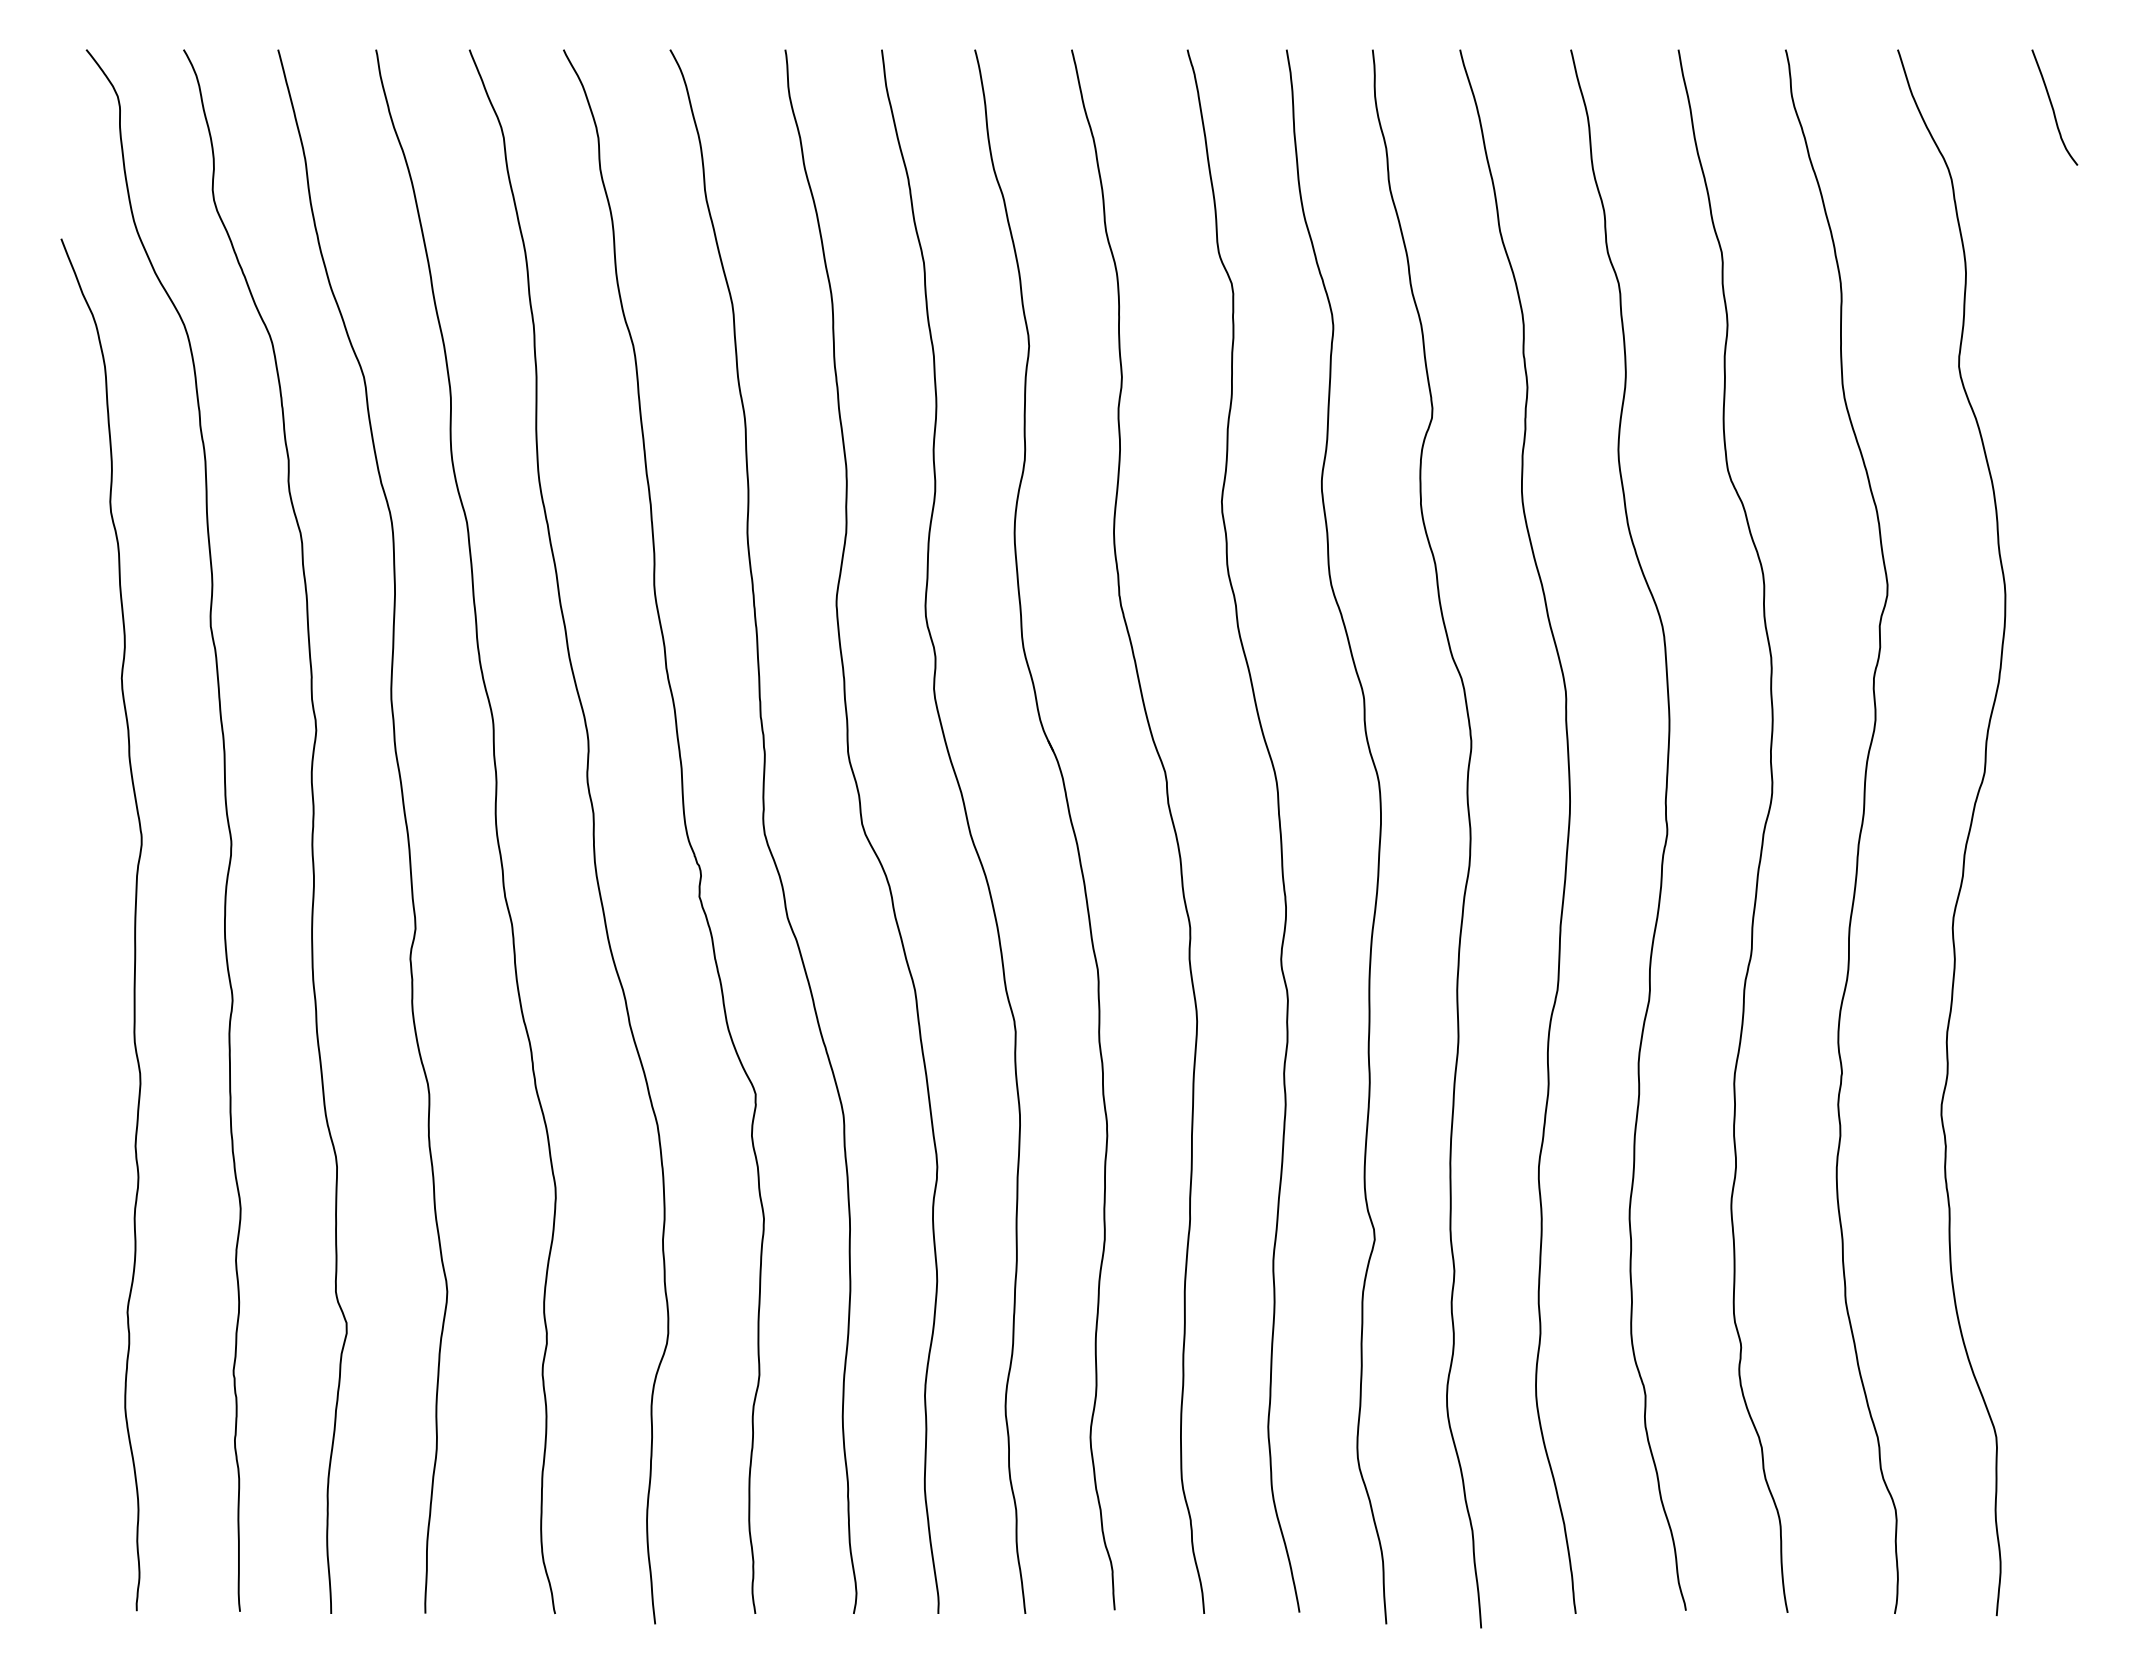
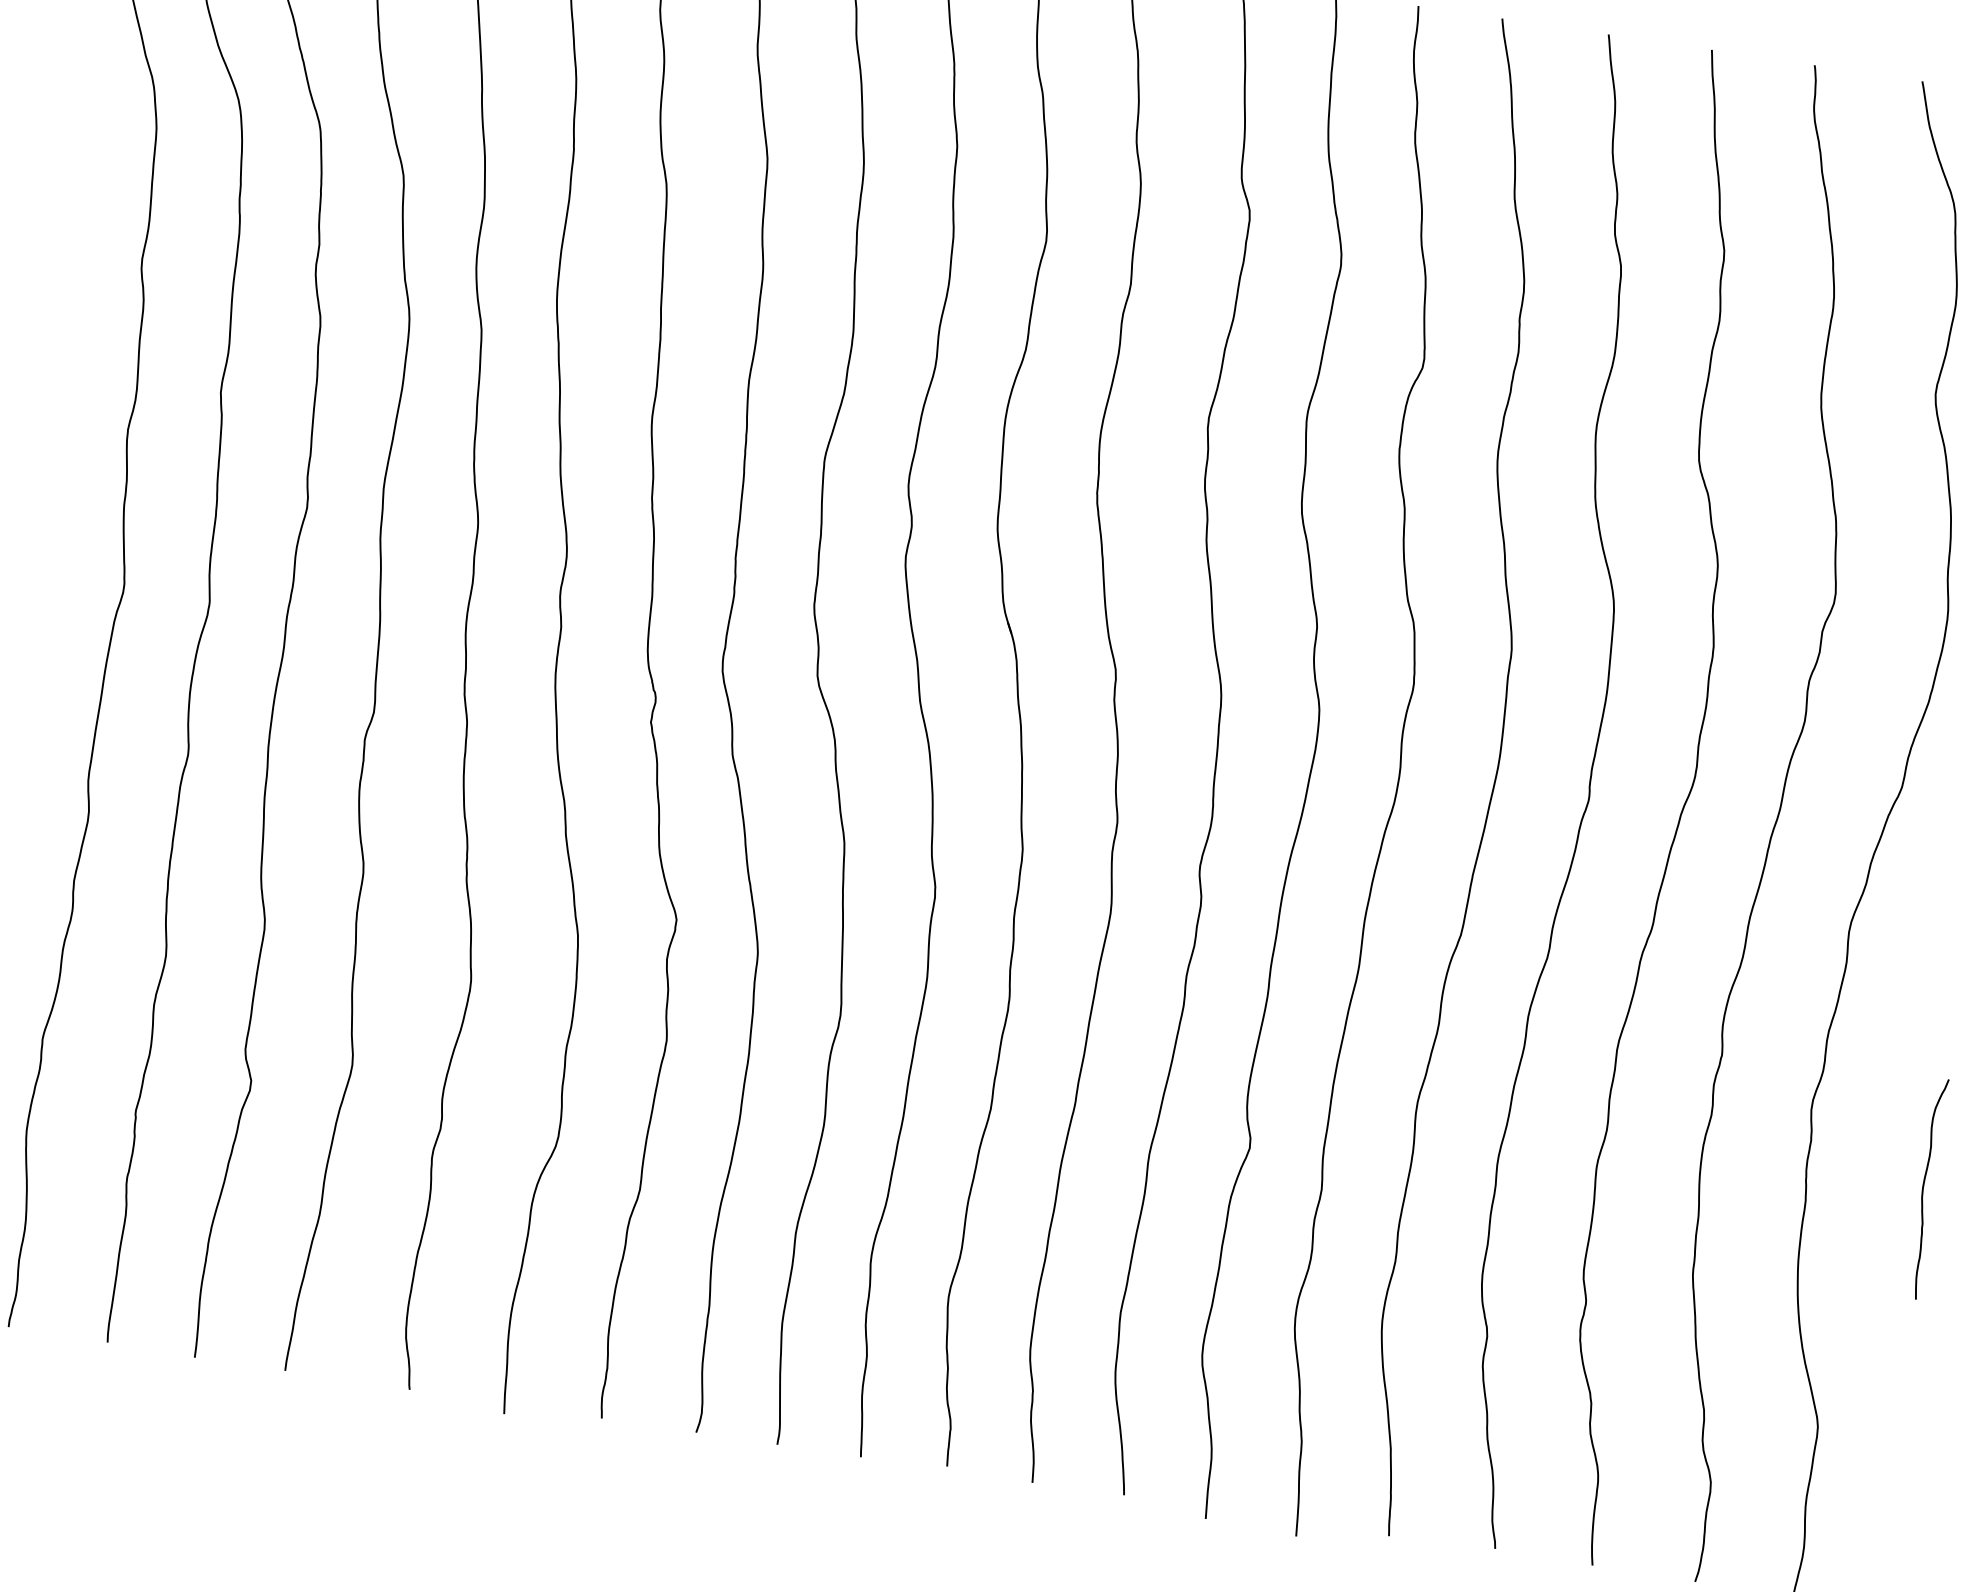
curve: (2068, 1179) -> (1924, 1189), added

